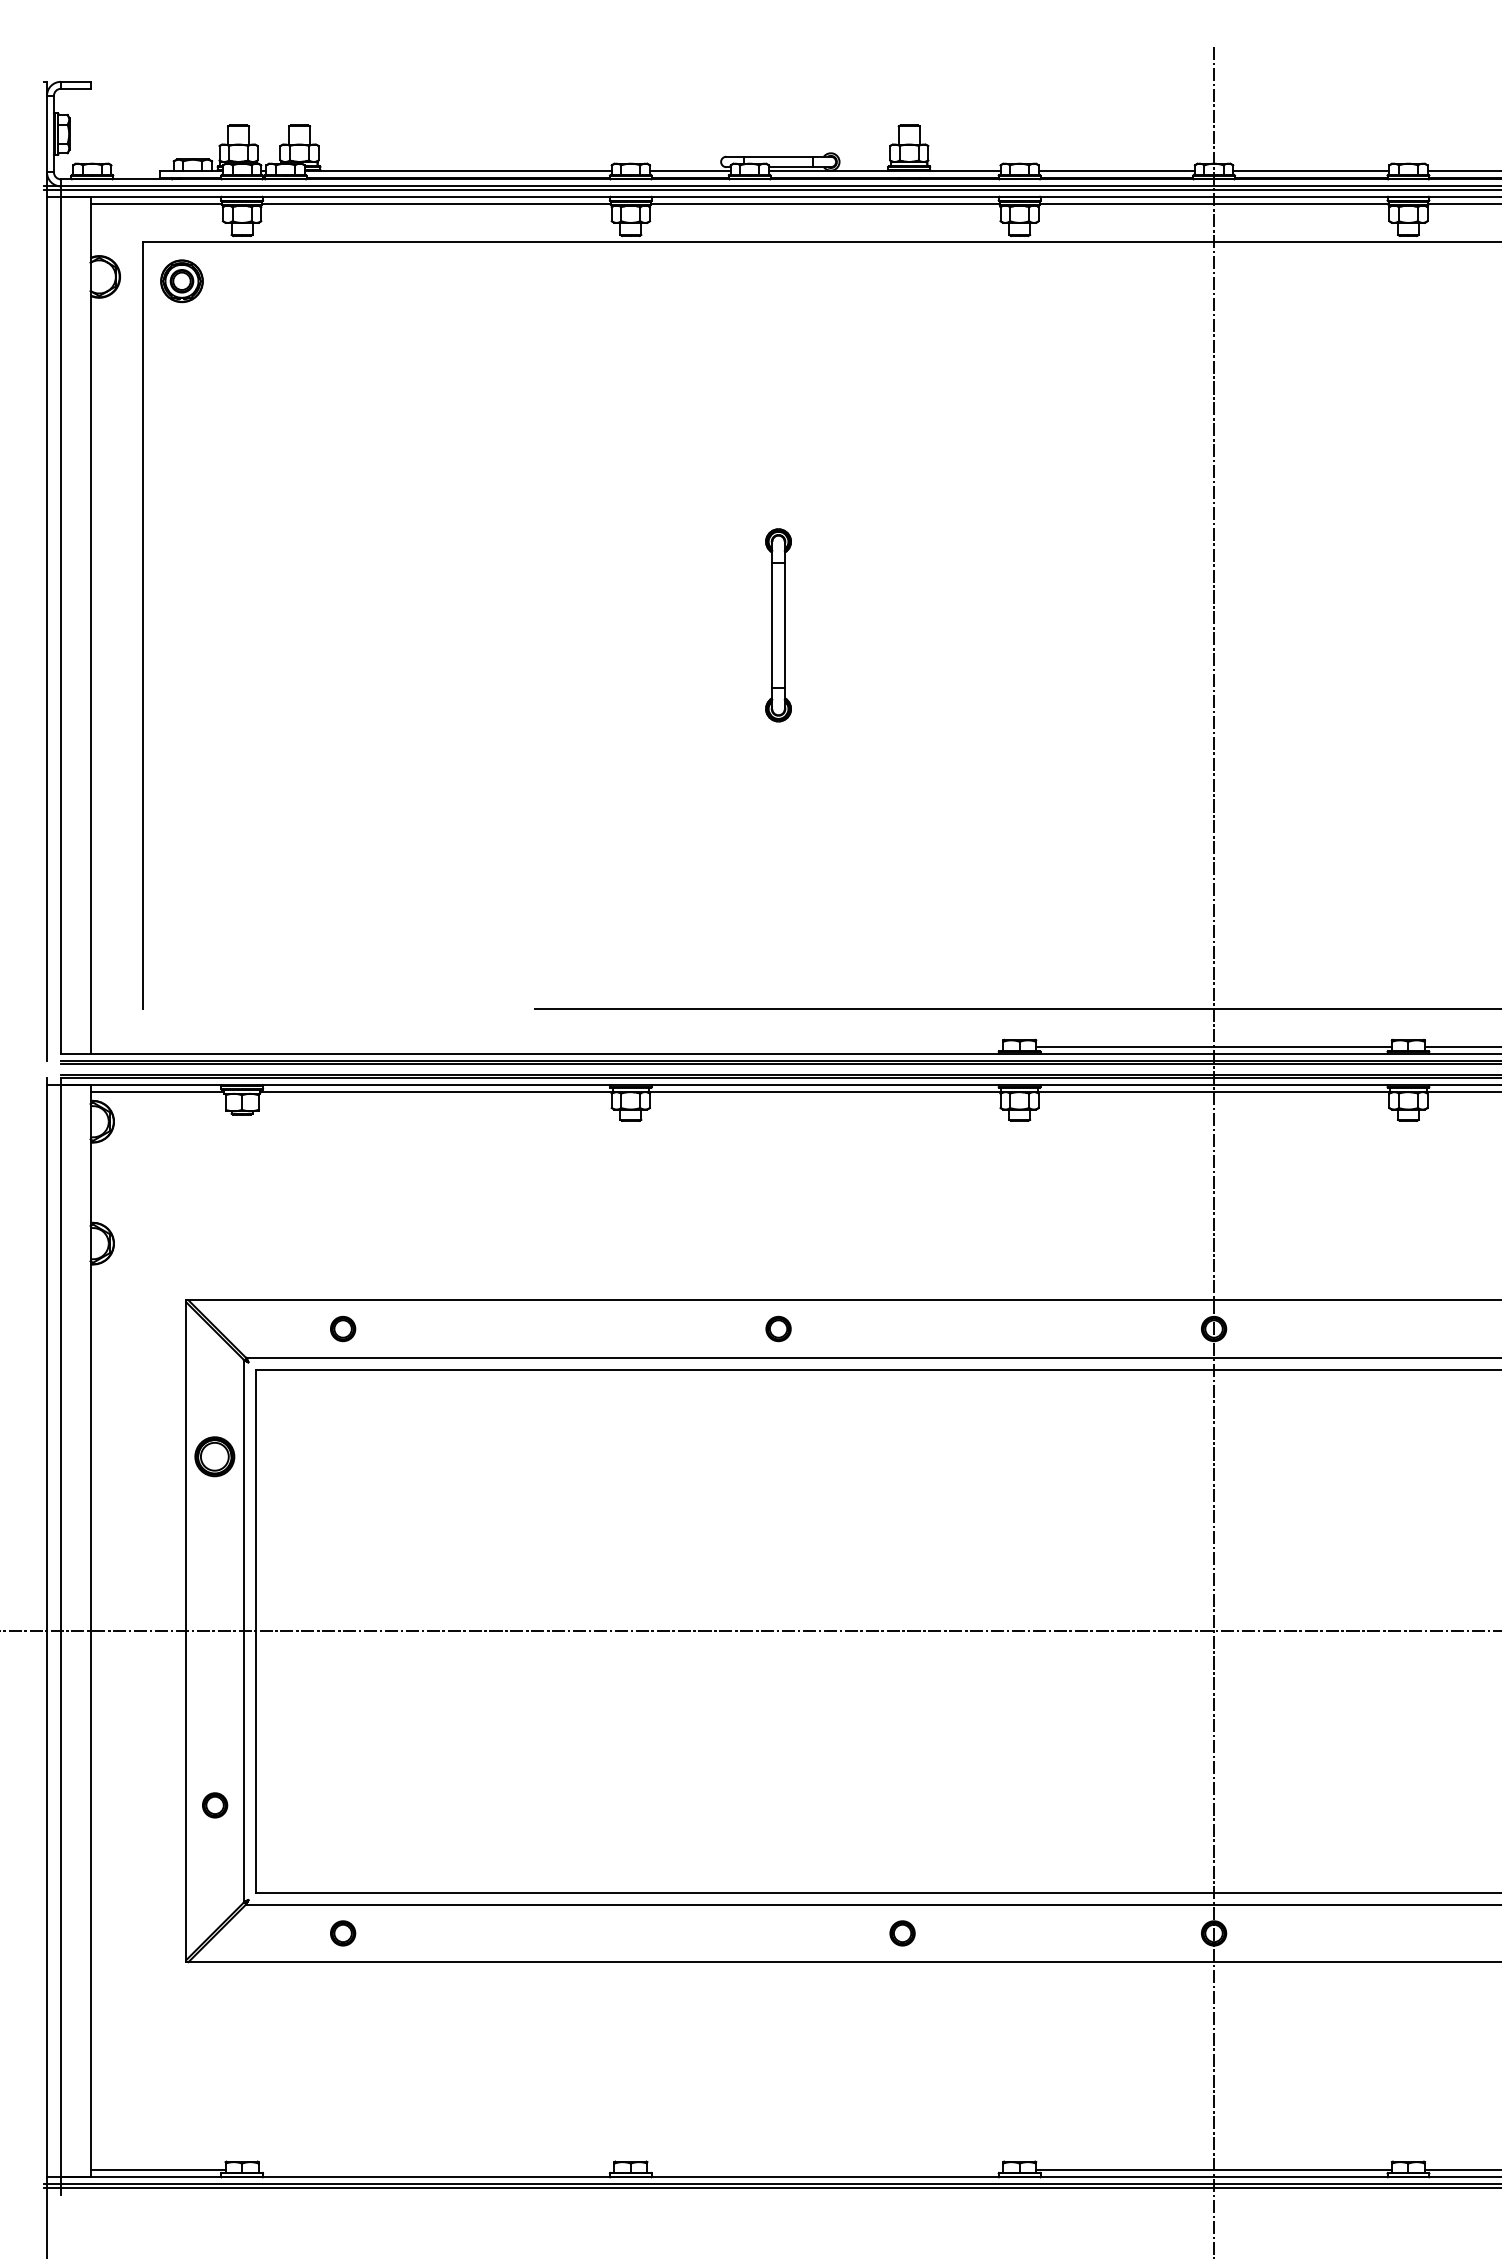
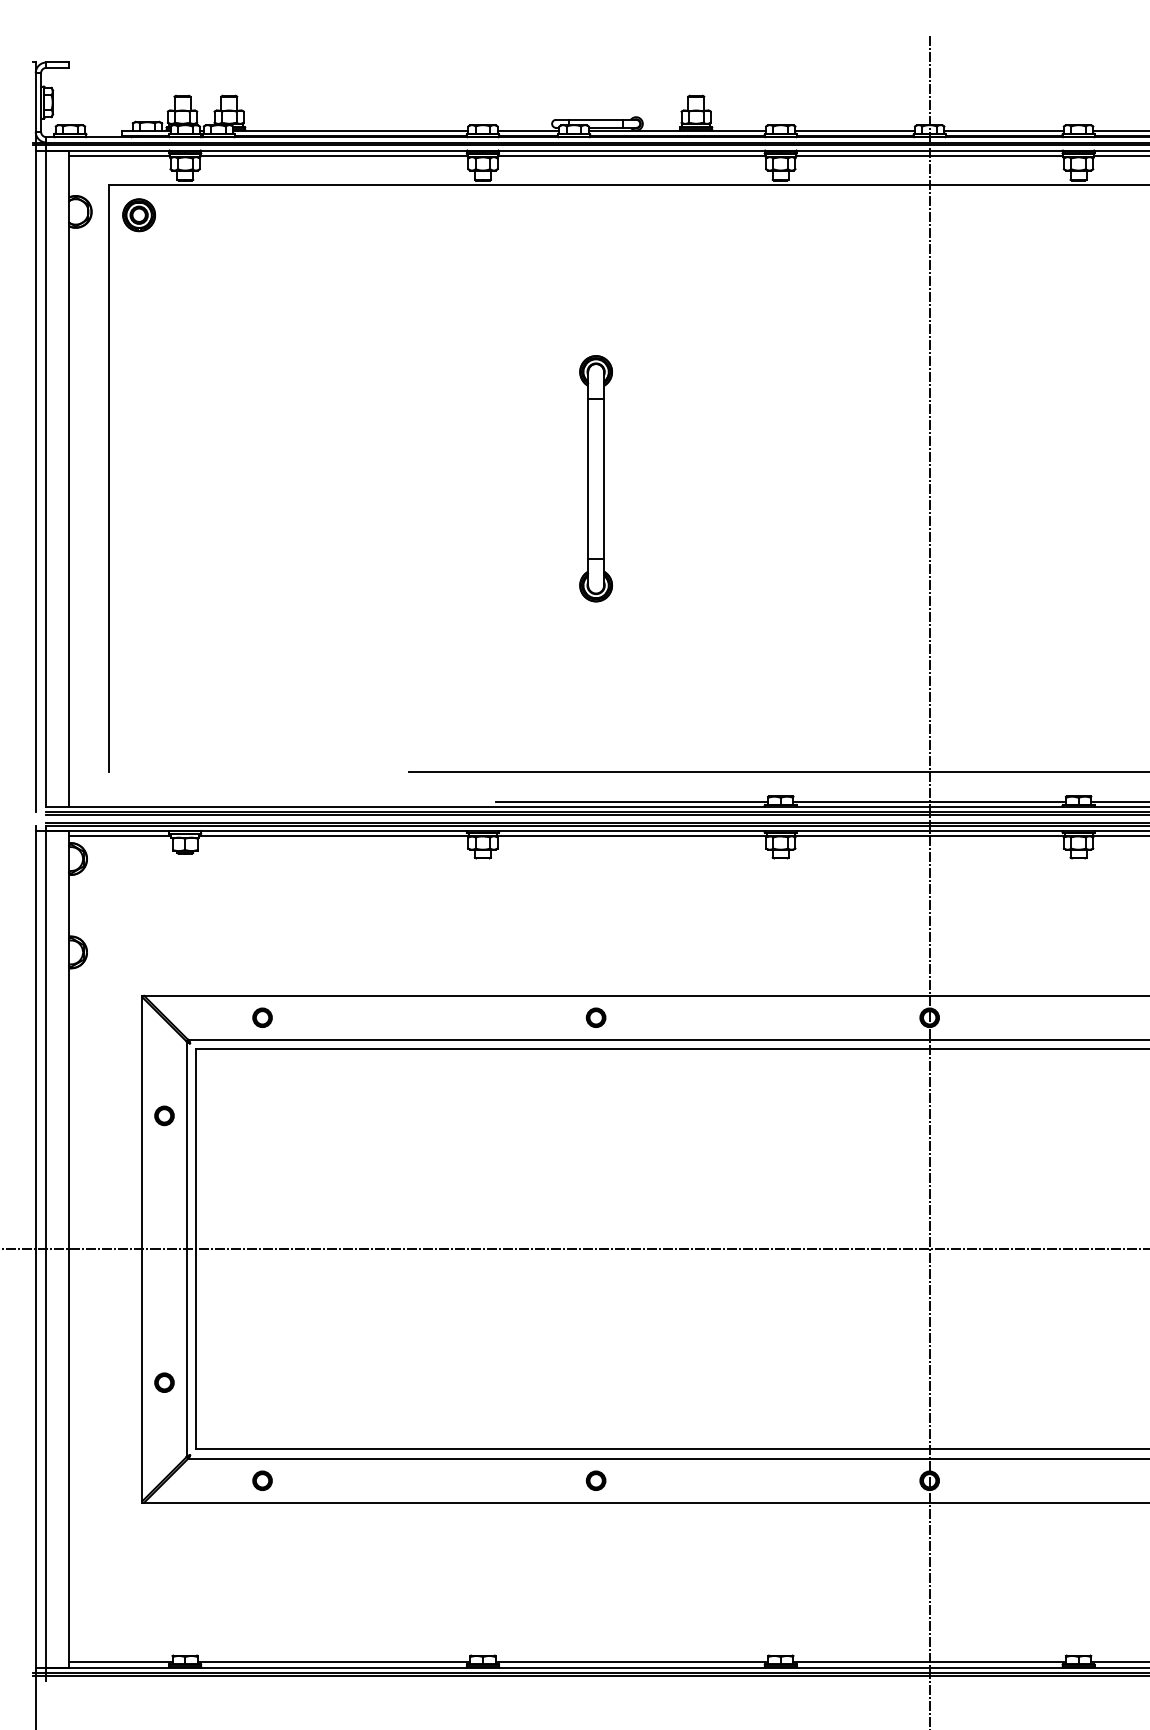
part: (778, 625) -> (596, 478), size x1.67
line: (825, 1046) -> (632, 801), added
part: (215, 1457) -> (164, 1116), size x0.62
part: (902, 1933) -> (596, 1480), moved
line: (436, 2170) -> (334, 1662), added
line: (825, 2170) -> (632, 1662), added

